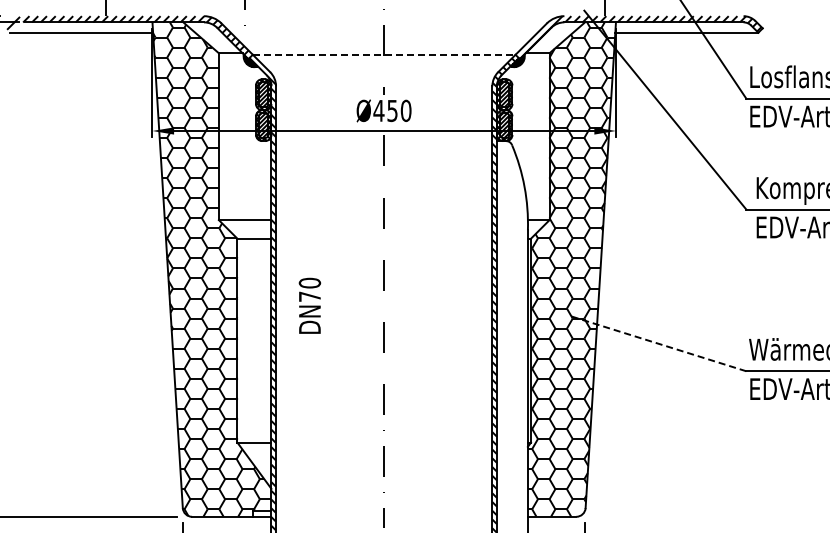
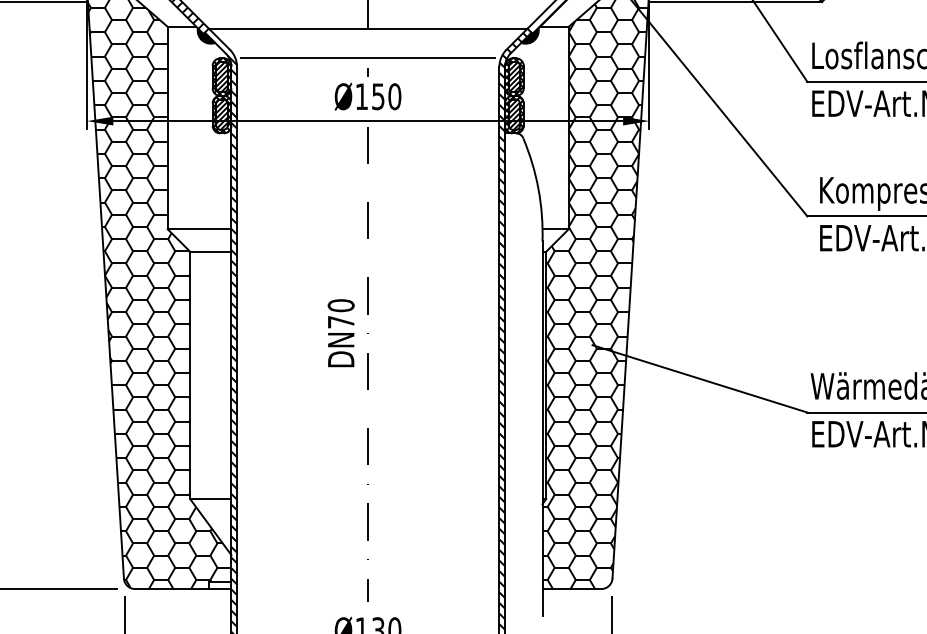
line: (384, 54) -> (368, 28), dashed -> solid
line: (383, 78) -> (367, 57), added
text: (378, 110) -> (361, 96), Ø450 -> Ø150
text: (309, 305) -> (340, 332), moved
line: (657, 343) -> (699, 378), dashed -> solid

